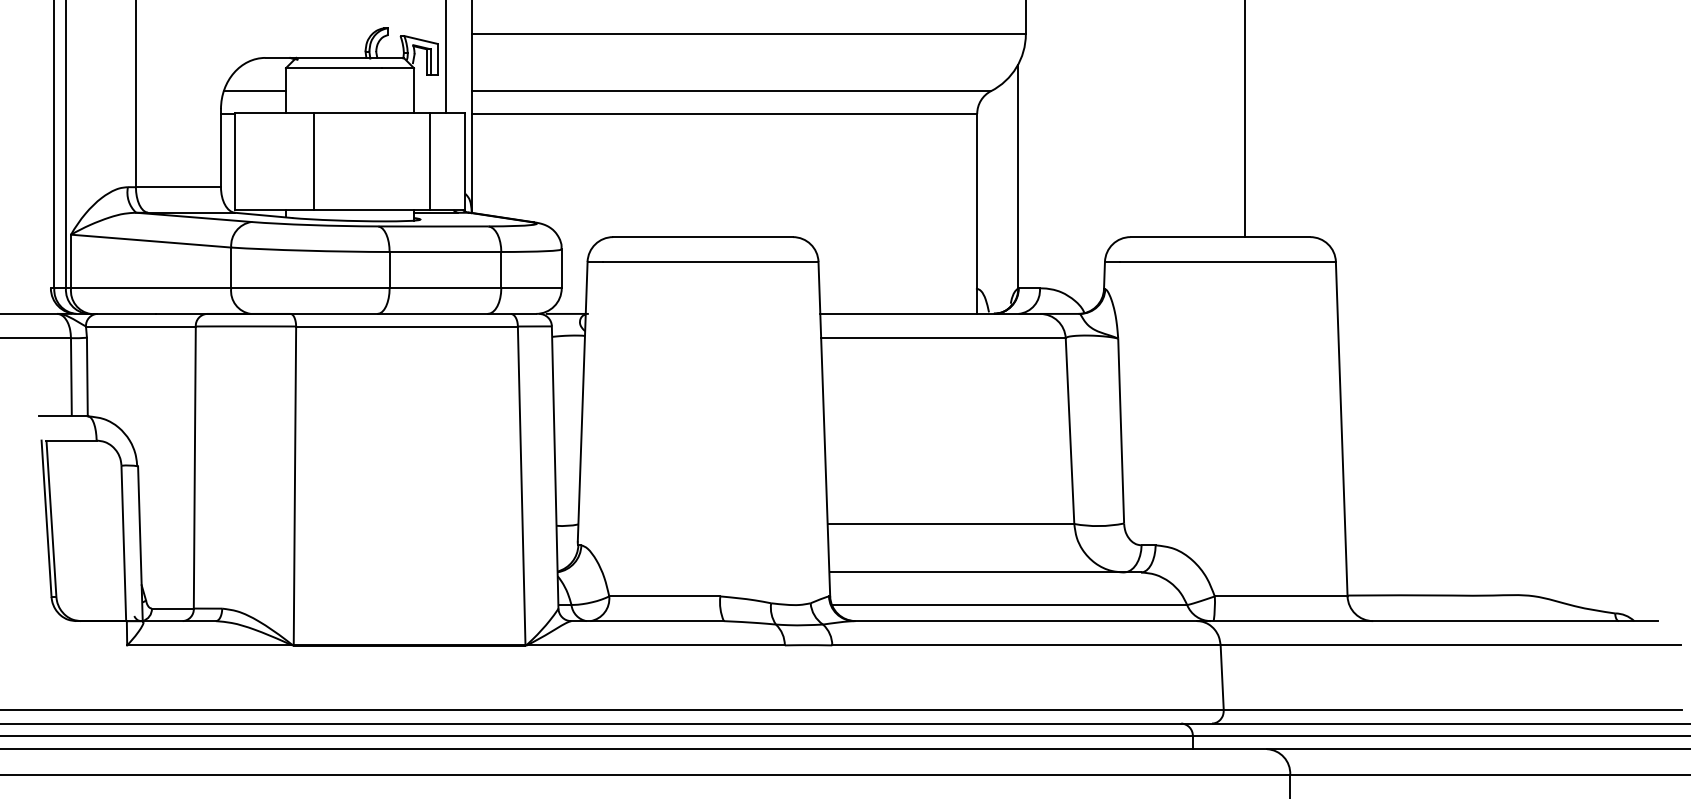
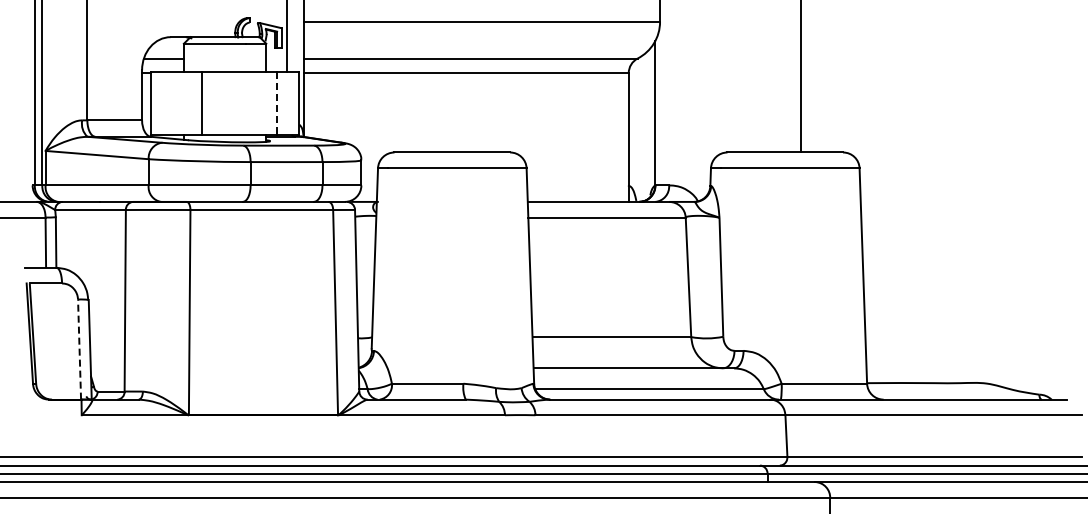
line: (429, 162) -> (276, 104), solid -> dashed
line: (123, 543) -> (79, 349), solid -> dashed

